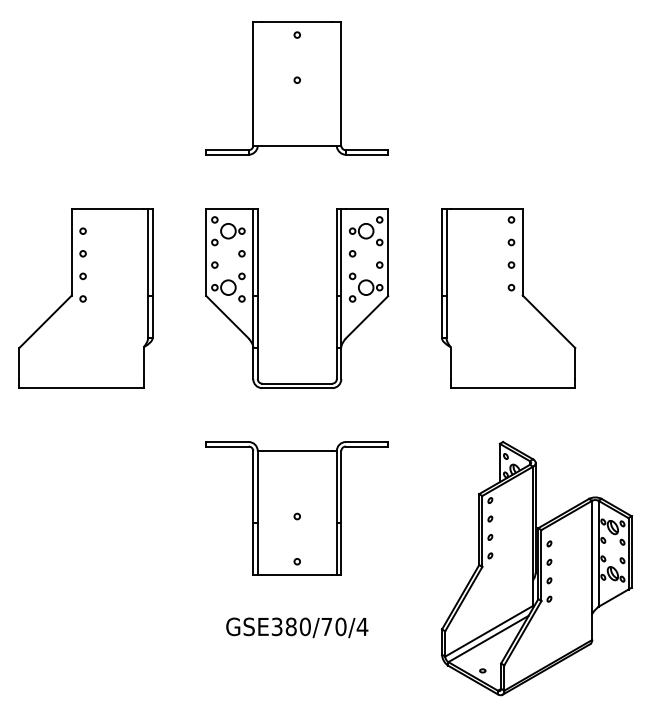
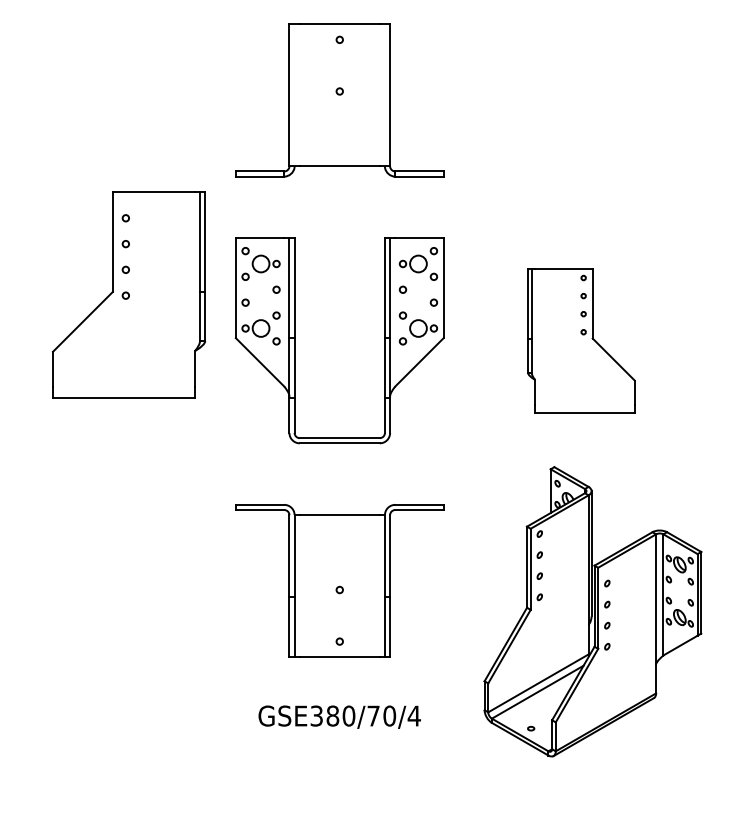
part: (85, 298) -> (128, 295), moved
part: (508, 298) -> (581, 340), size x0.7
part: (536, 568) -> (592, 611), moved

